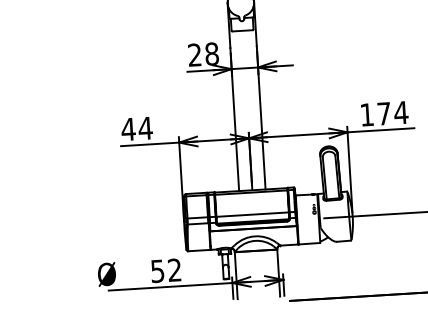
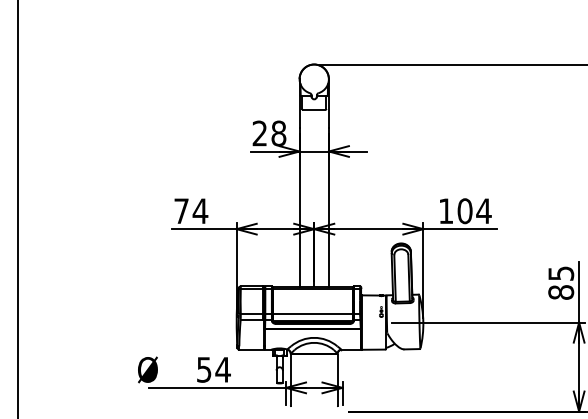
text: (383, 114) -> (464, 211), 174 -> 104
text: (128, 128) -> (181, 210), 44 -> 74
text: (174, 269) -> (222, 369), 52 -> 54

